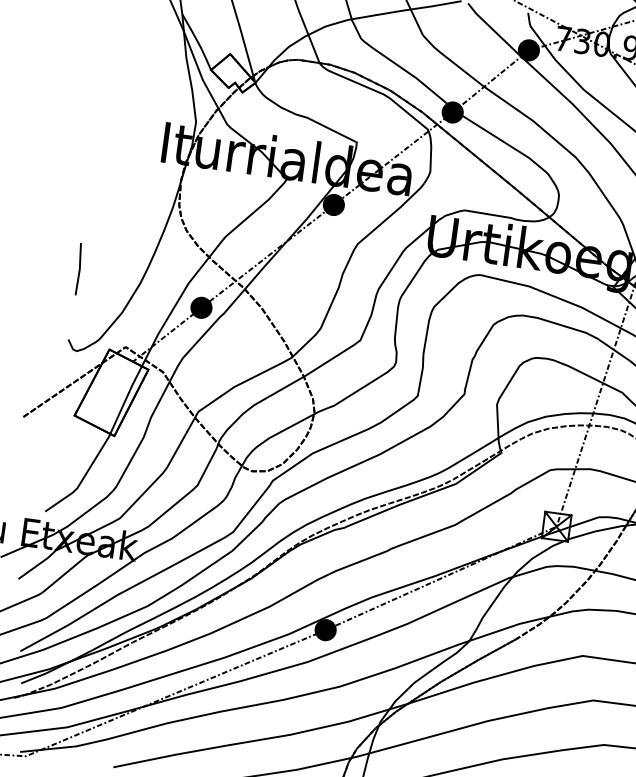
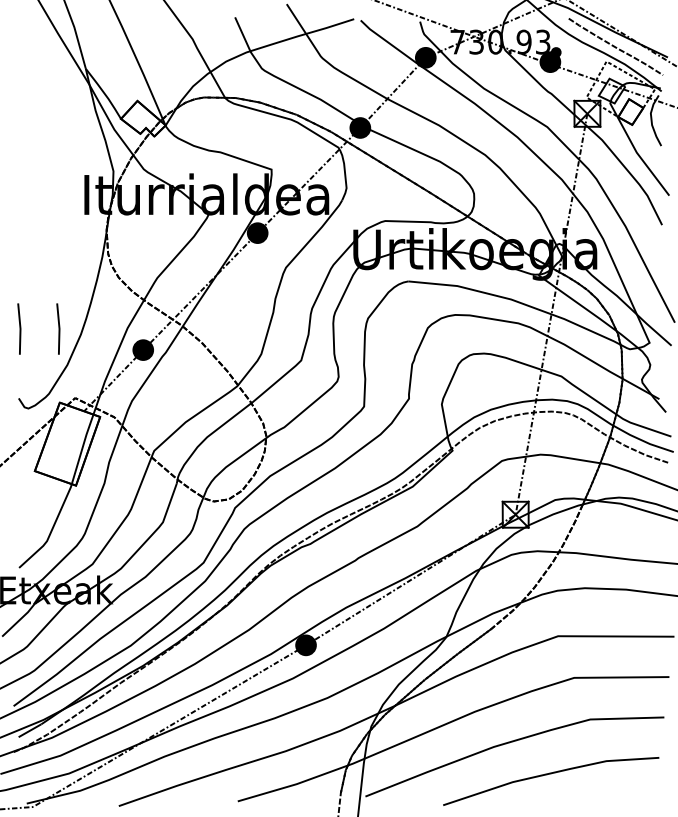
line: (118, 274) -> (58, 328), added

